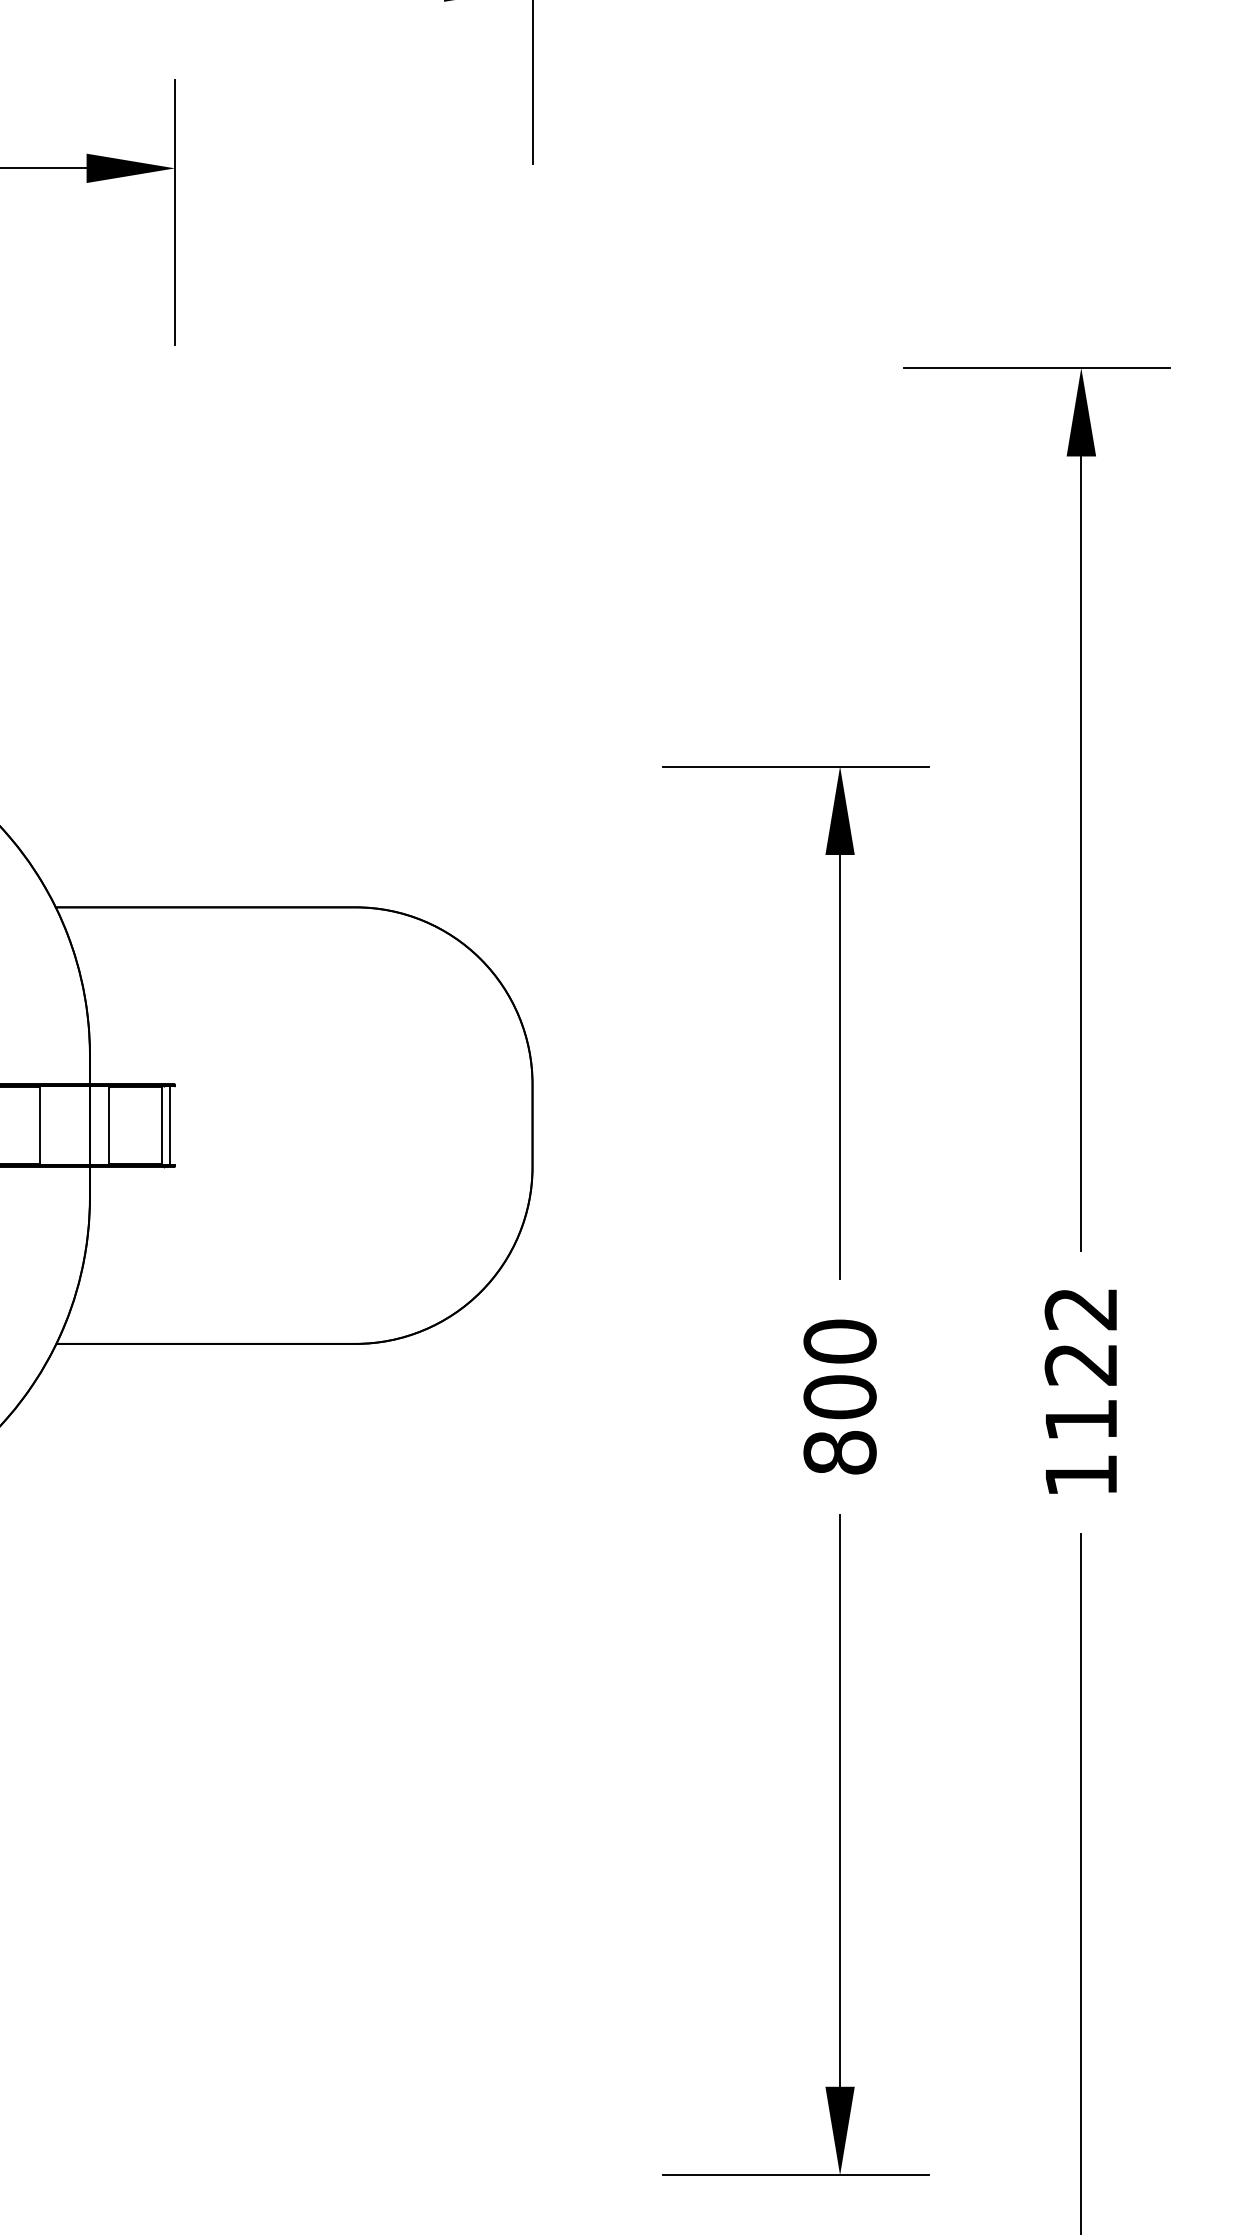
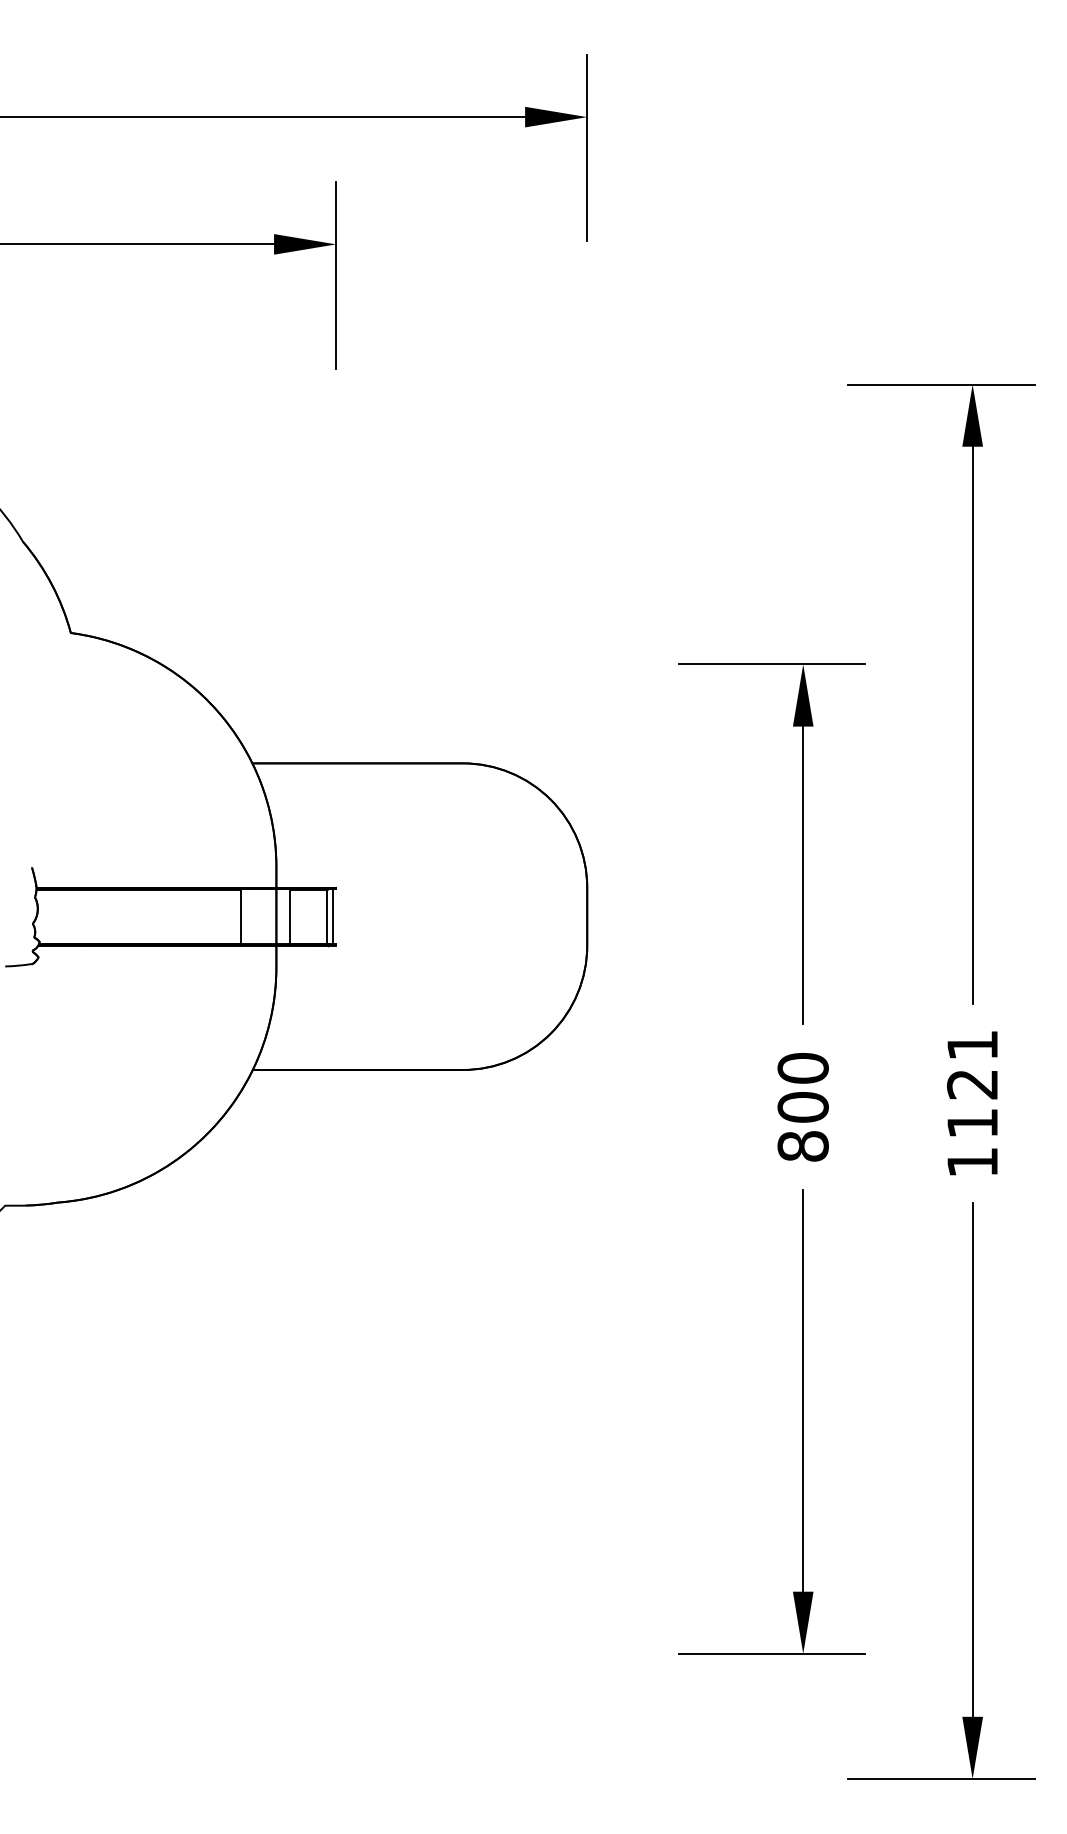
text: (1079, 1309) -> (971, 1045), 1122 -> 1121

